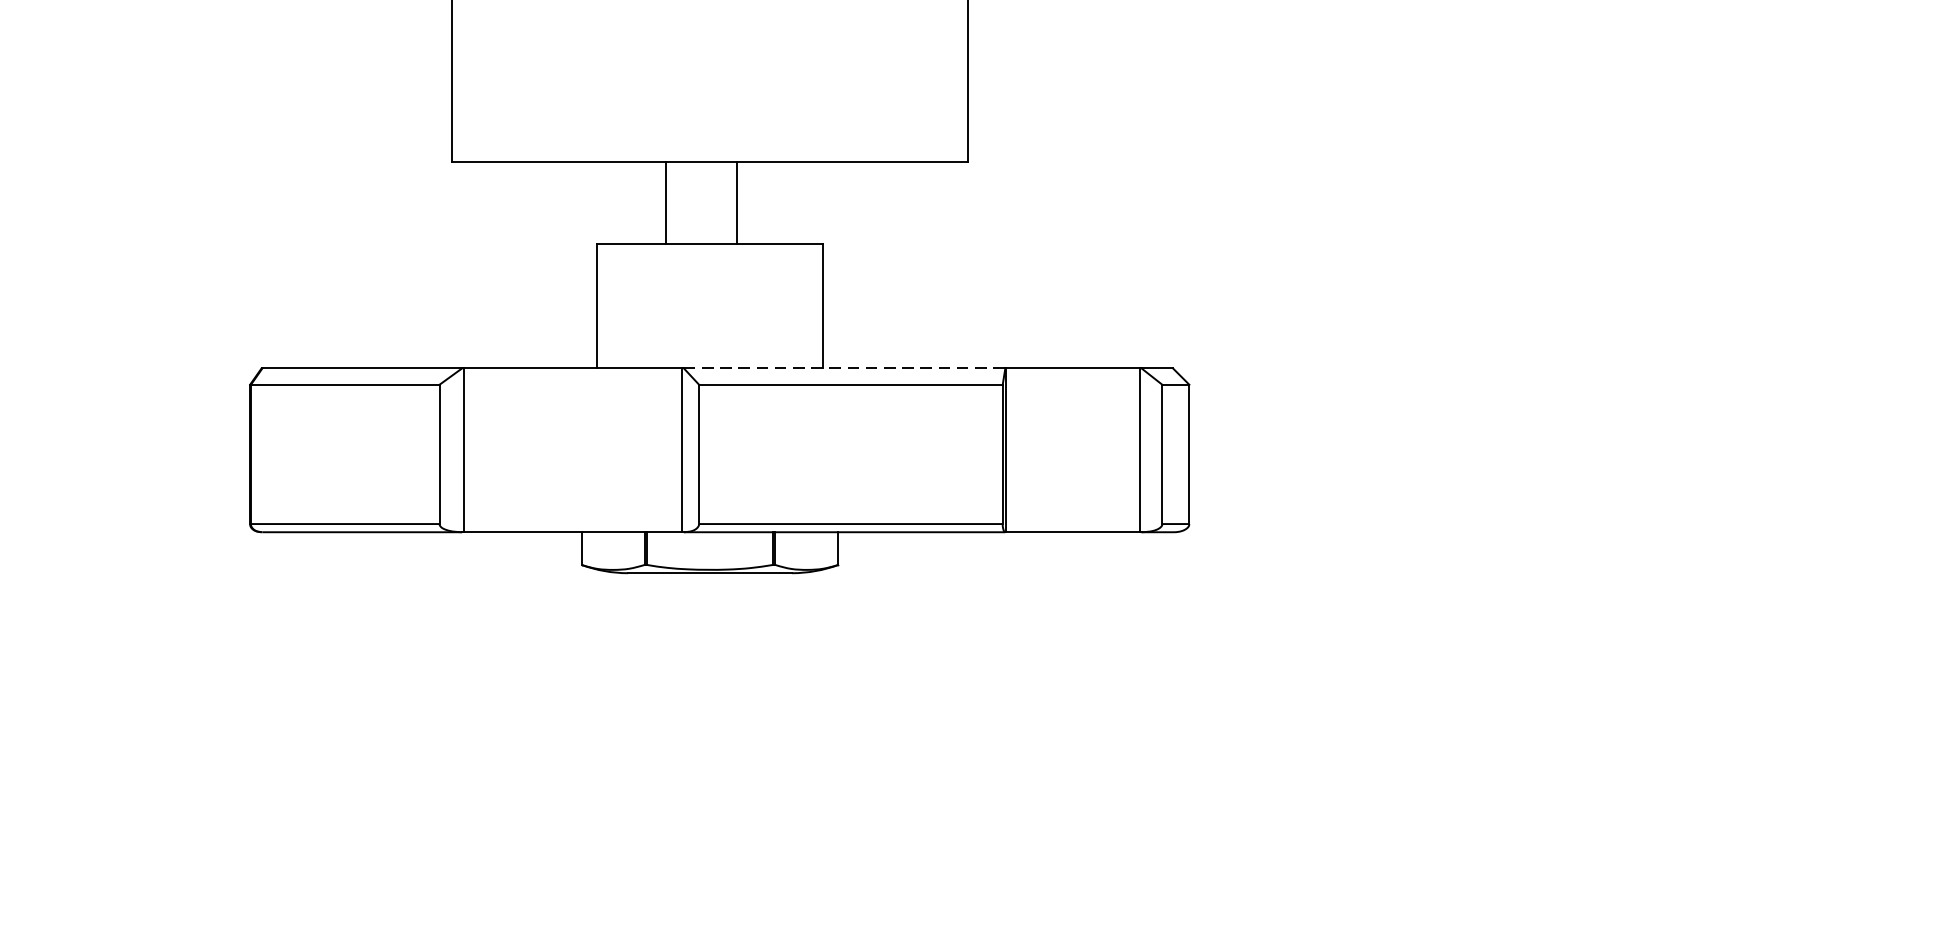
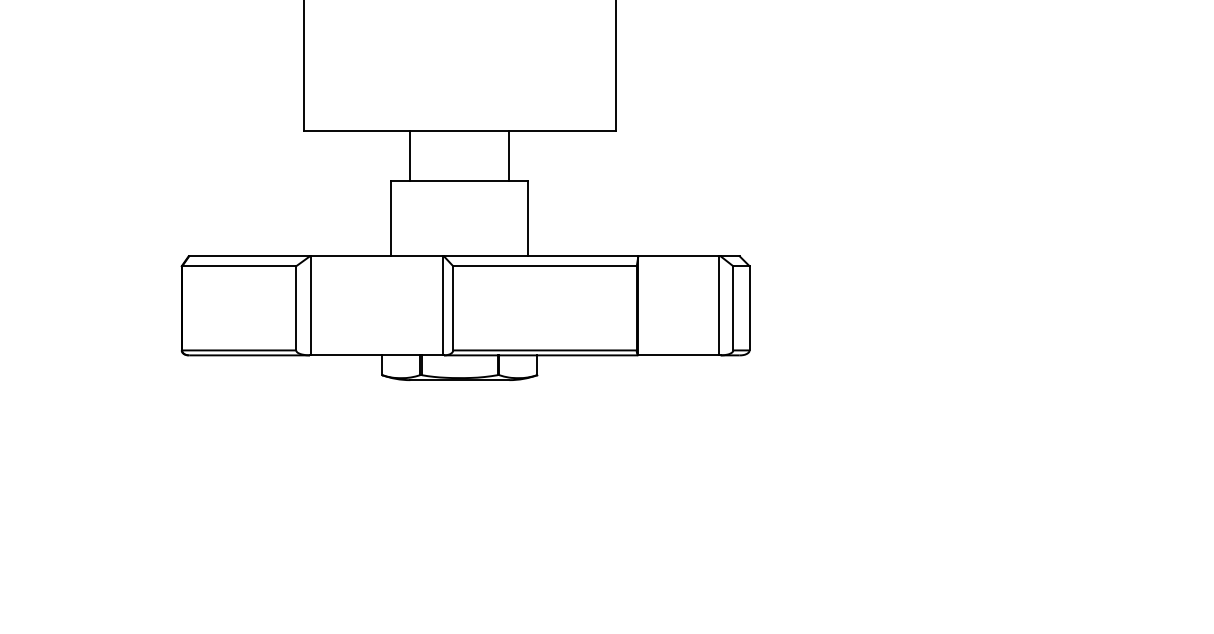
line: (666, 203) -> (410, 156), moved
line: (737, 203) -> (509, 156), moved
line: (845, 368) -> (541, 256), dashed -> solid

